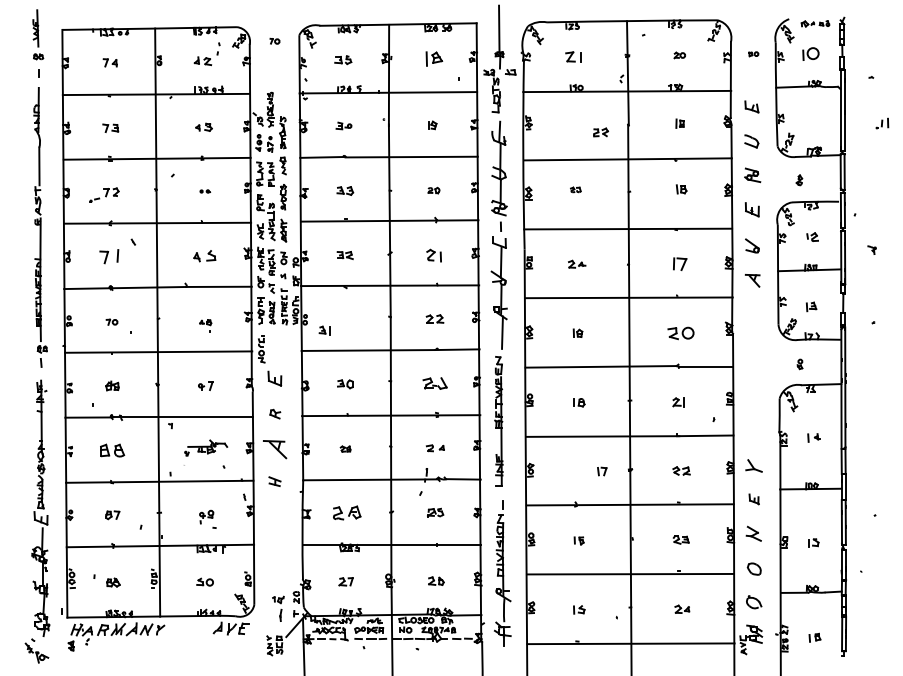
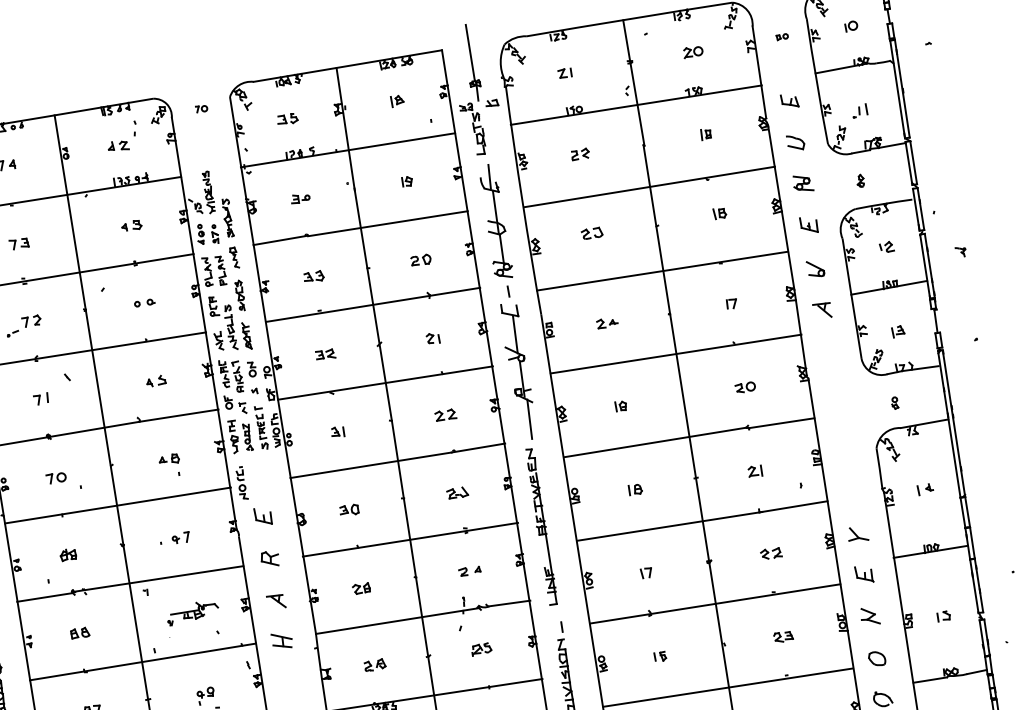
part: (810, 53) -> (850, 25), size x0.62
part: (679, 55) -> (692, 52), size x1.43
part: (573, 56) -> (565, 72), size x0.71
part: (434, 58) -> (397, 100), size x0.62
part: (882, 123) -> (859, 110), moved
part: (601, 132) -> (581, 154), moved
part: (575, 189) -> (591, 232), size x1.67
part: (433, 190) -> (420, 260), size x1.43
part: (205, 191) -> (145, 302), size x1.67
part: (204, 255) -> (155, 380), size x0.71
part: (434, 255) -> (433, 338), size x0.71
part: (109, 256) -> (41, 399), size x0.62
part: (680, 263) -> (732, 303), size x0.62
part: (111, 321) -> (55, 477), size x1.43
part: (205, 325) -> (169, 464), size x1.43
part: (324, 330) -> (337, 432), moved
part: (680, 333) -> (744, 387), size x0.62
part: (434, 383) -> (456, 493), size x0.71
part: (275, 414) -> (270, 559), size x1.43
part: (345, 448) -> (361, 587), size x1.43
part: (274, 449) -> (275, 601), size x0.62
part: (112, 450) -> (80, 632), size x0.62
part: (602, 471) -> (646, 573), moved
part: (274, 481) -> (281, 640), size x1.43
part: (753, 499) -> (863, 574), size x1.43
part: (347, 512) -> (375, 664), size x0.62

